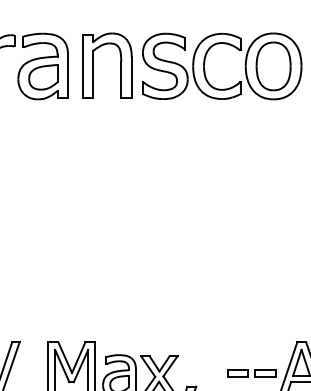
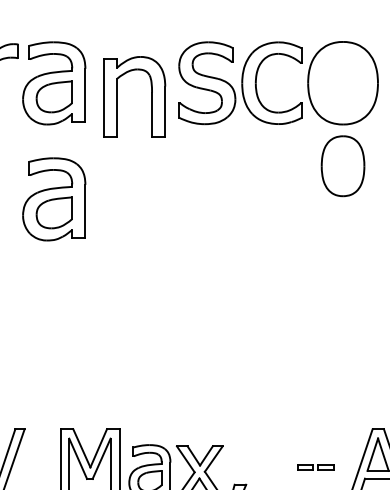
part: (93, 65) -> (117, 96), moved
part: (273, 66) -> (342, 166), moved
part: (43, 159) -> (54, 199), added
part: (251, 373) -> (315, 467), size x0.6

